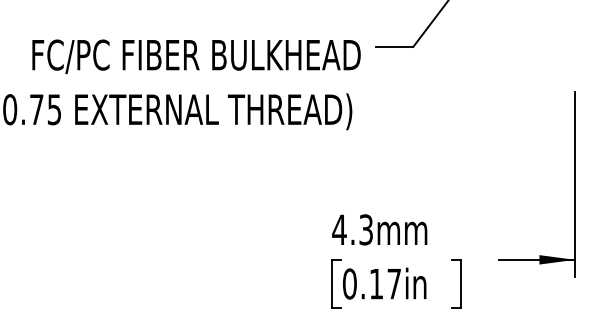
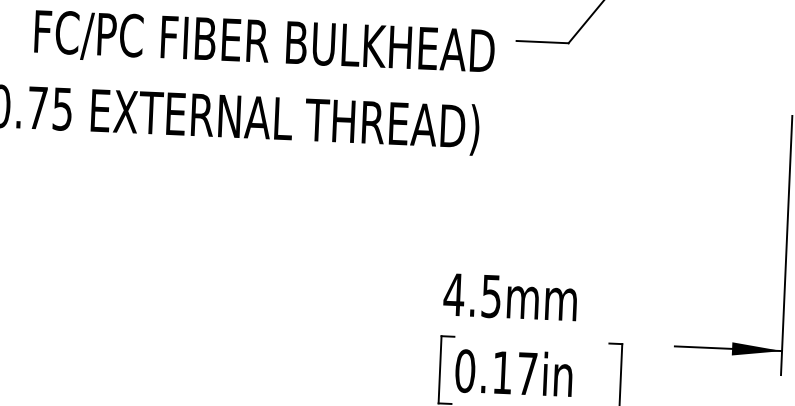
text: (366, 229) -> (491, 295), 4.3mm -> 4.5mm

